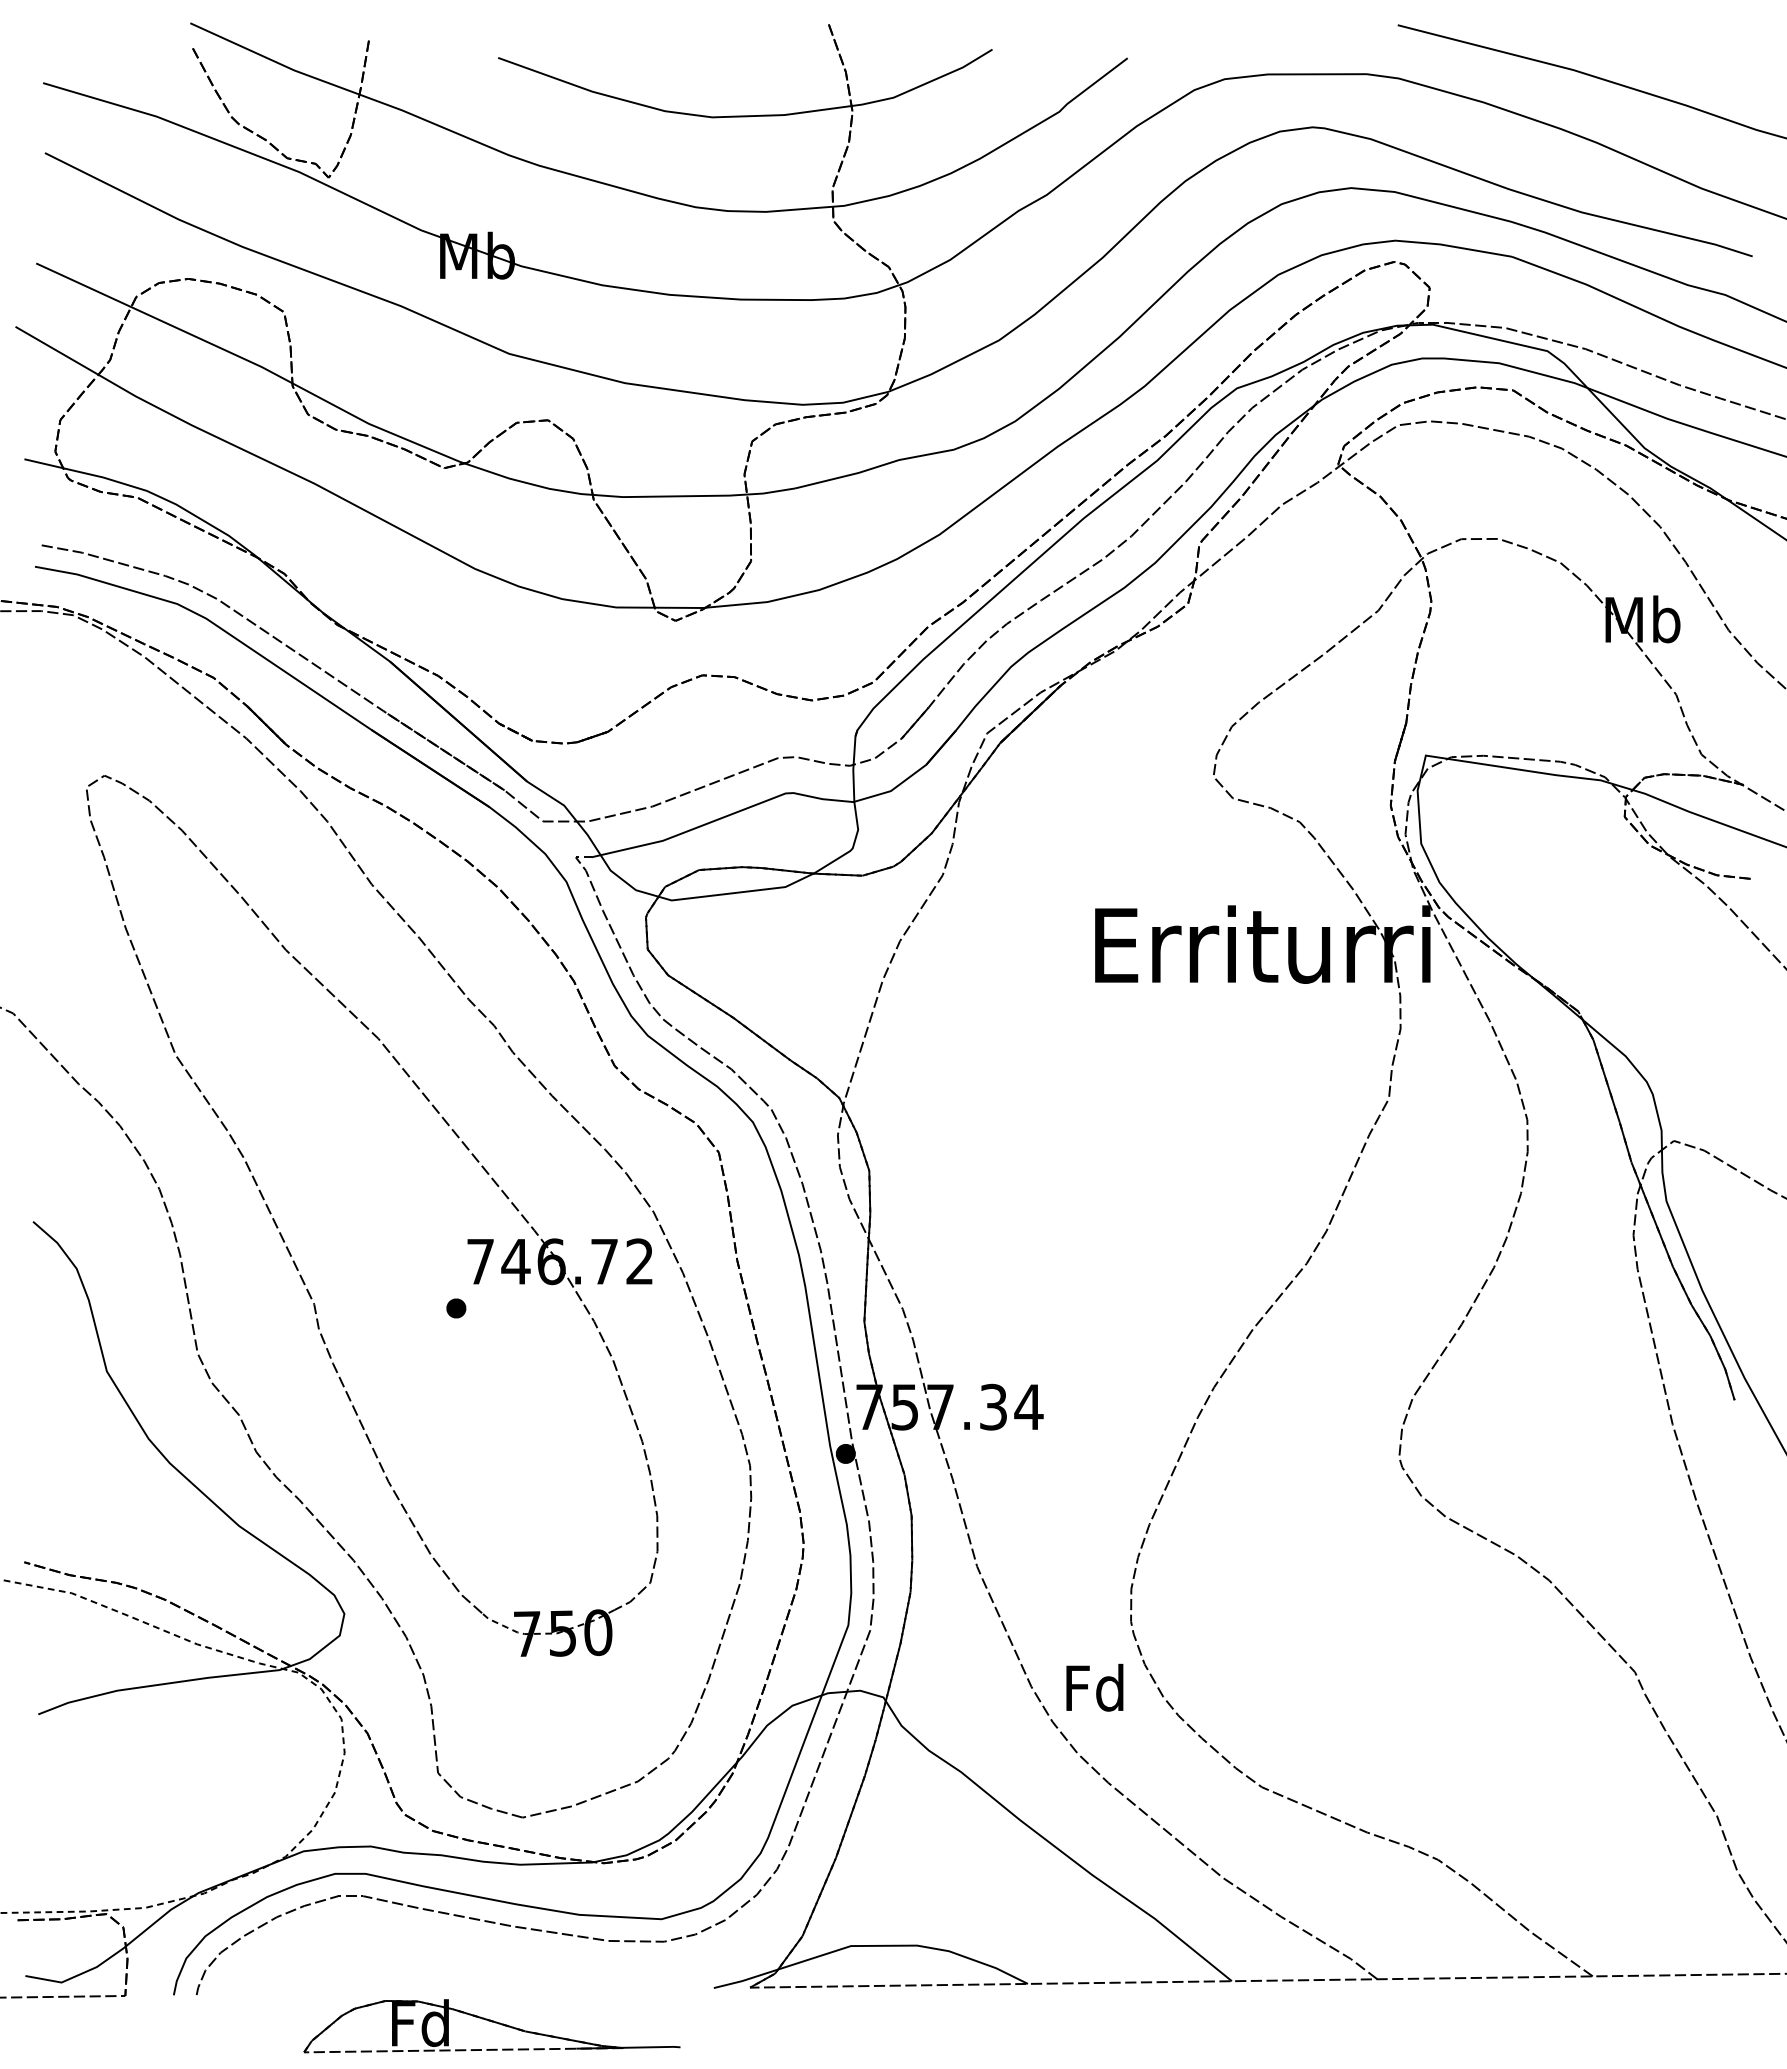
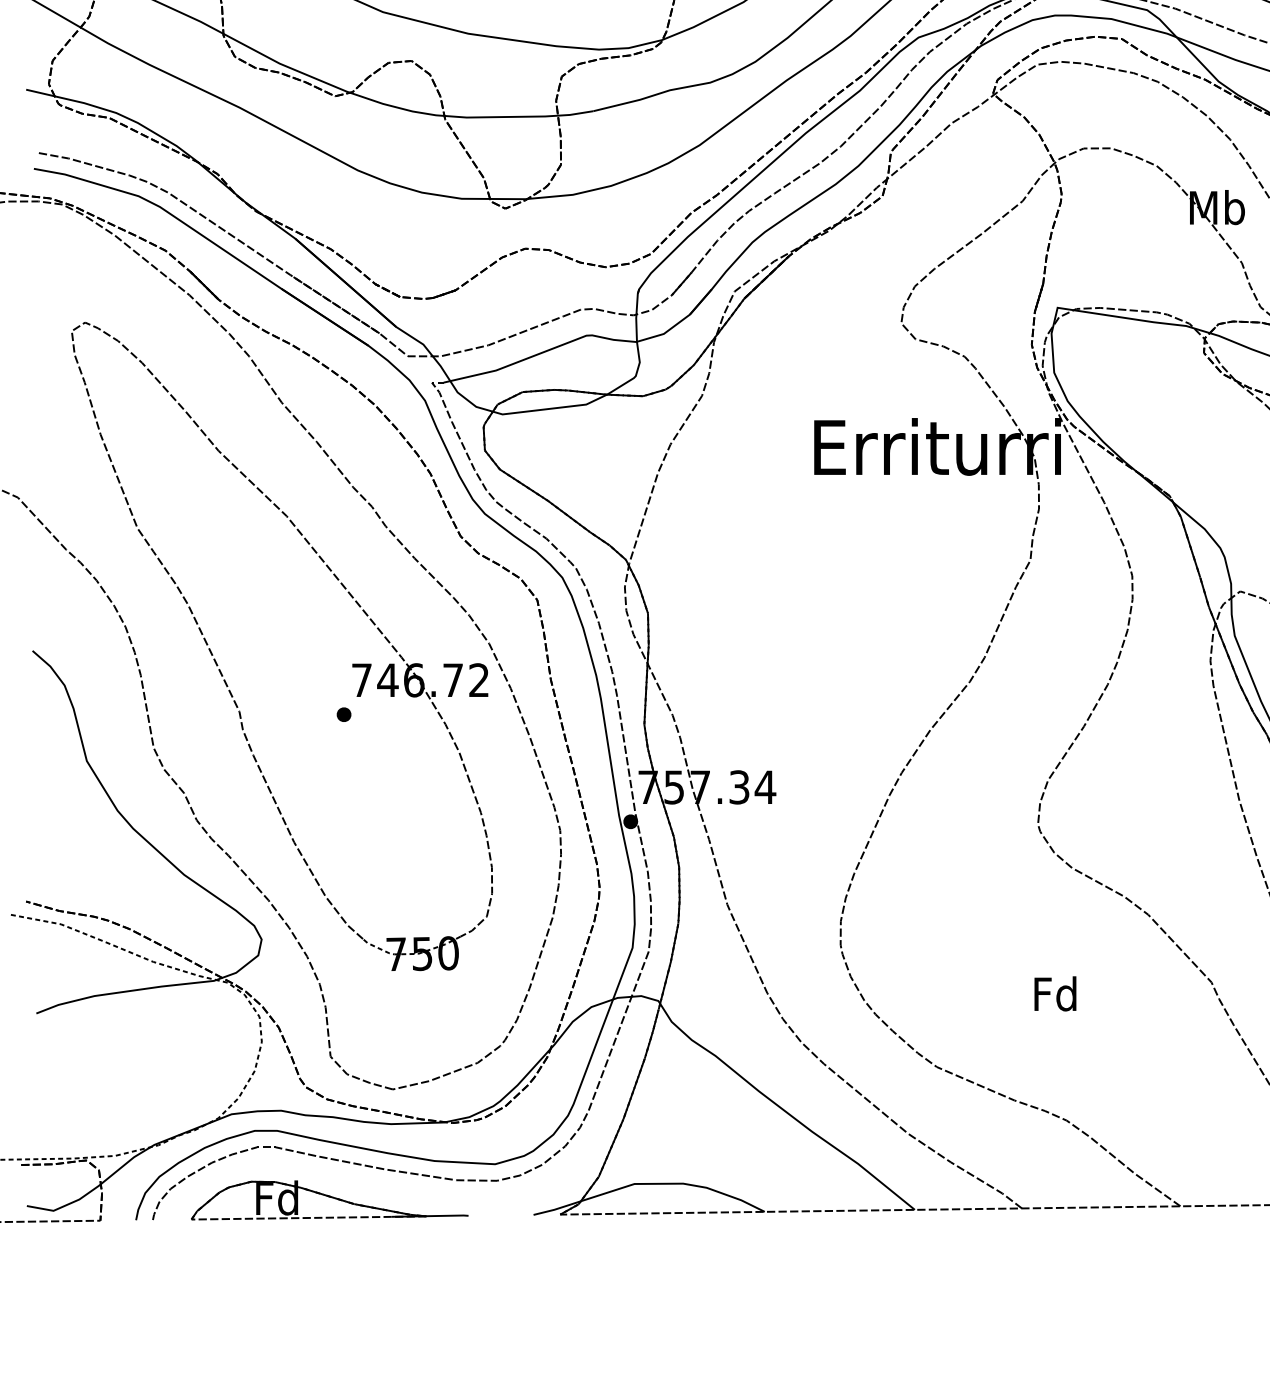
text: (1094, 1687) -> (1055, 993), moved
part: (491, 2026) -> (329, 1200), moved

